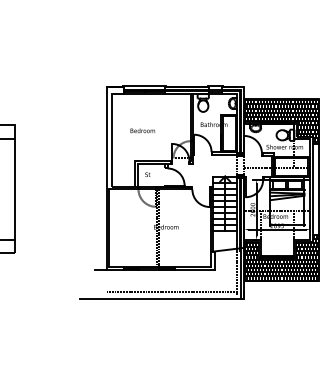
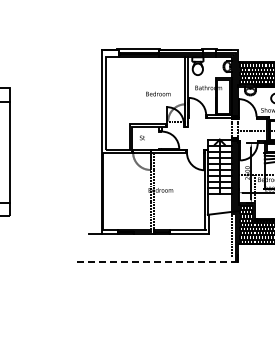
text: (142, 130) -> (158, 93), moved
line: (173, 292) -> (168, 255), removed
line: (161, 298) -> (156, 261), solid -> dashed

